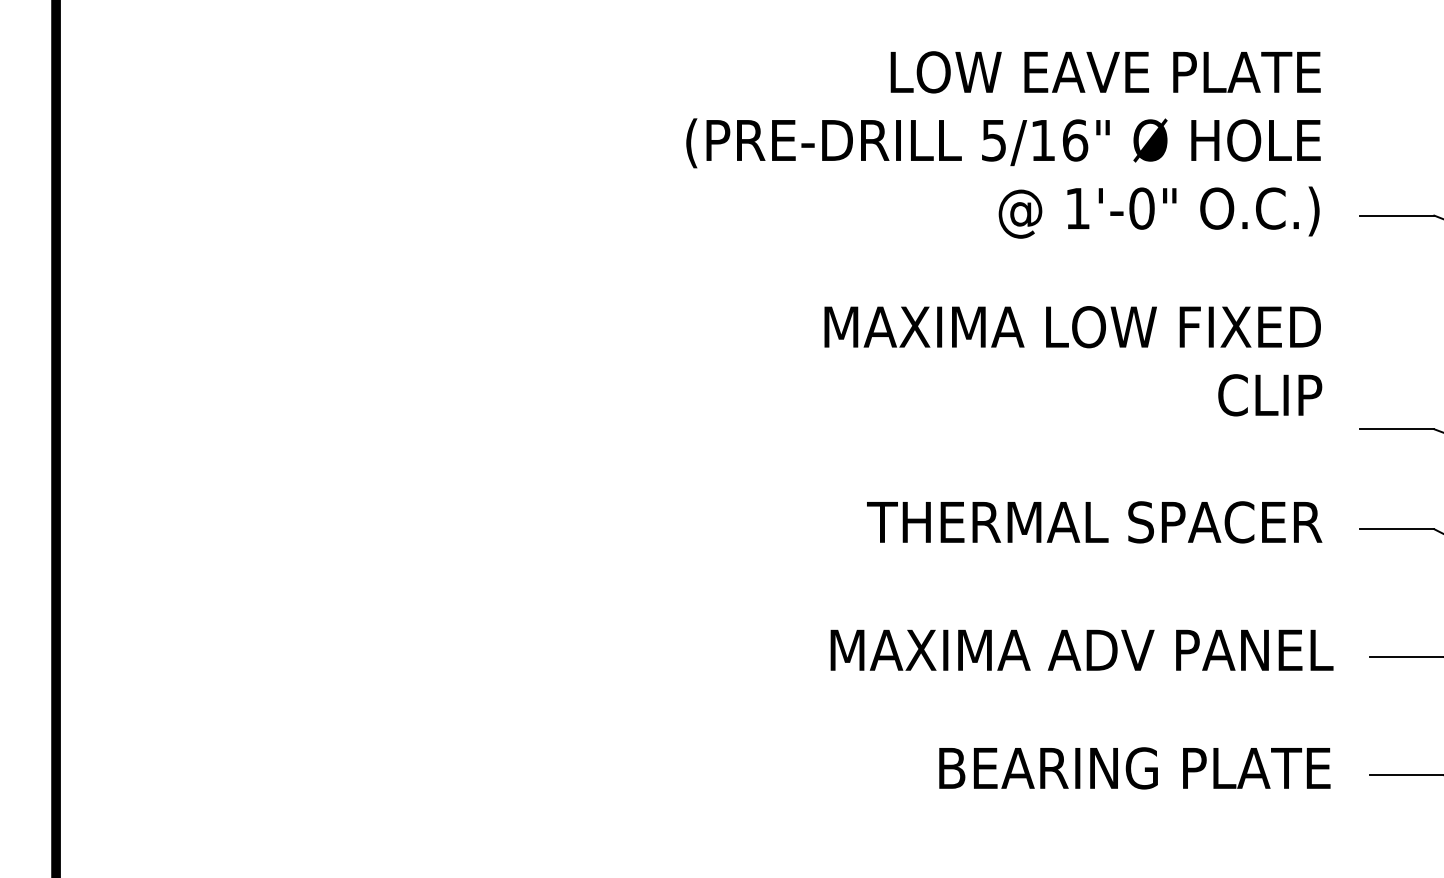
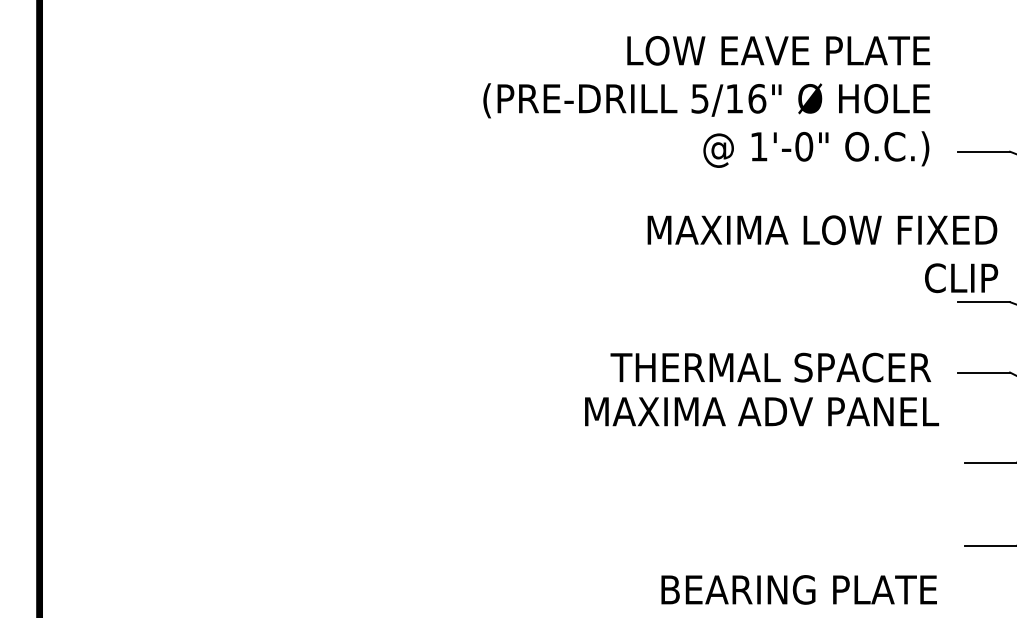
text: (1072, 361) -> (822, 254), moved
text: (1081, 649) -> (761, 411), moved
text: (1133, 767) -> (798, 589), moved

